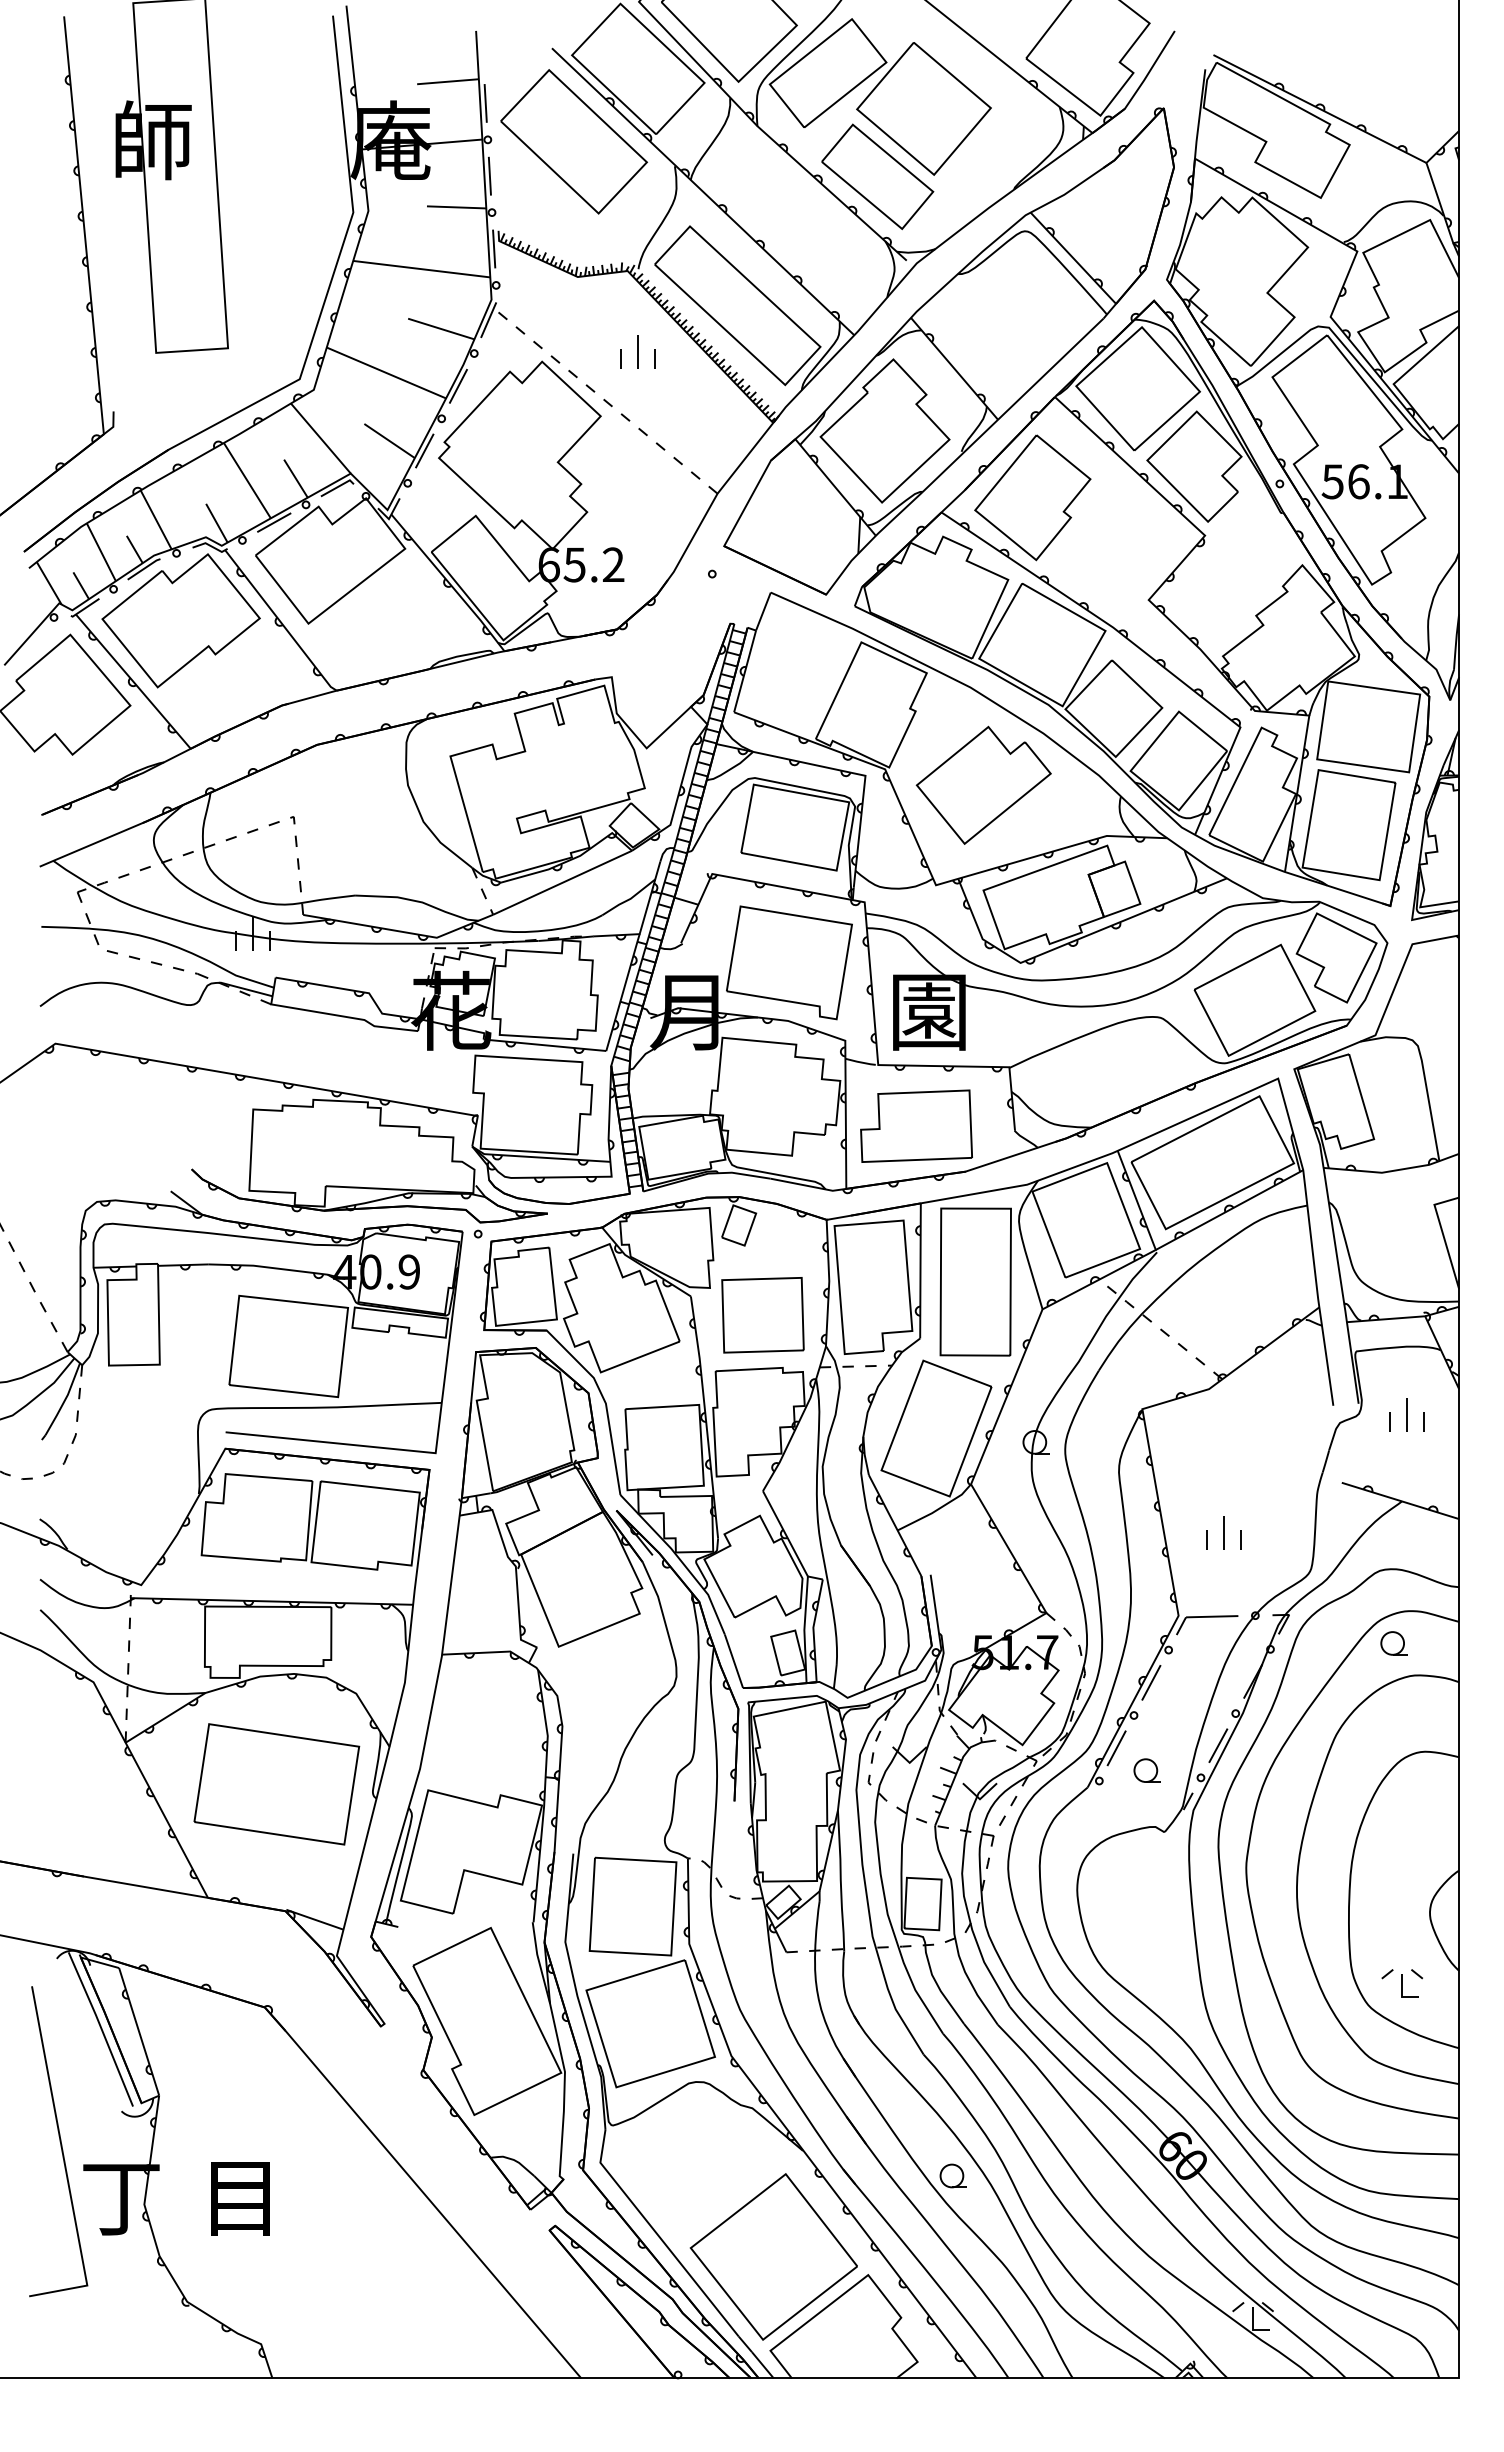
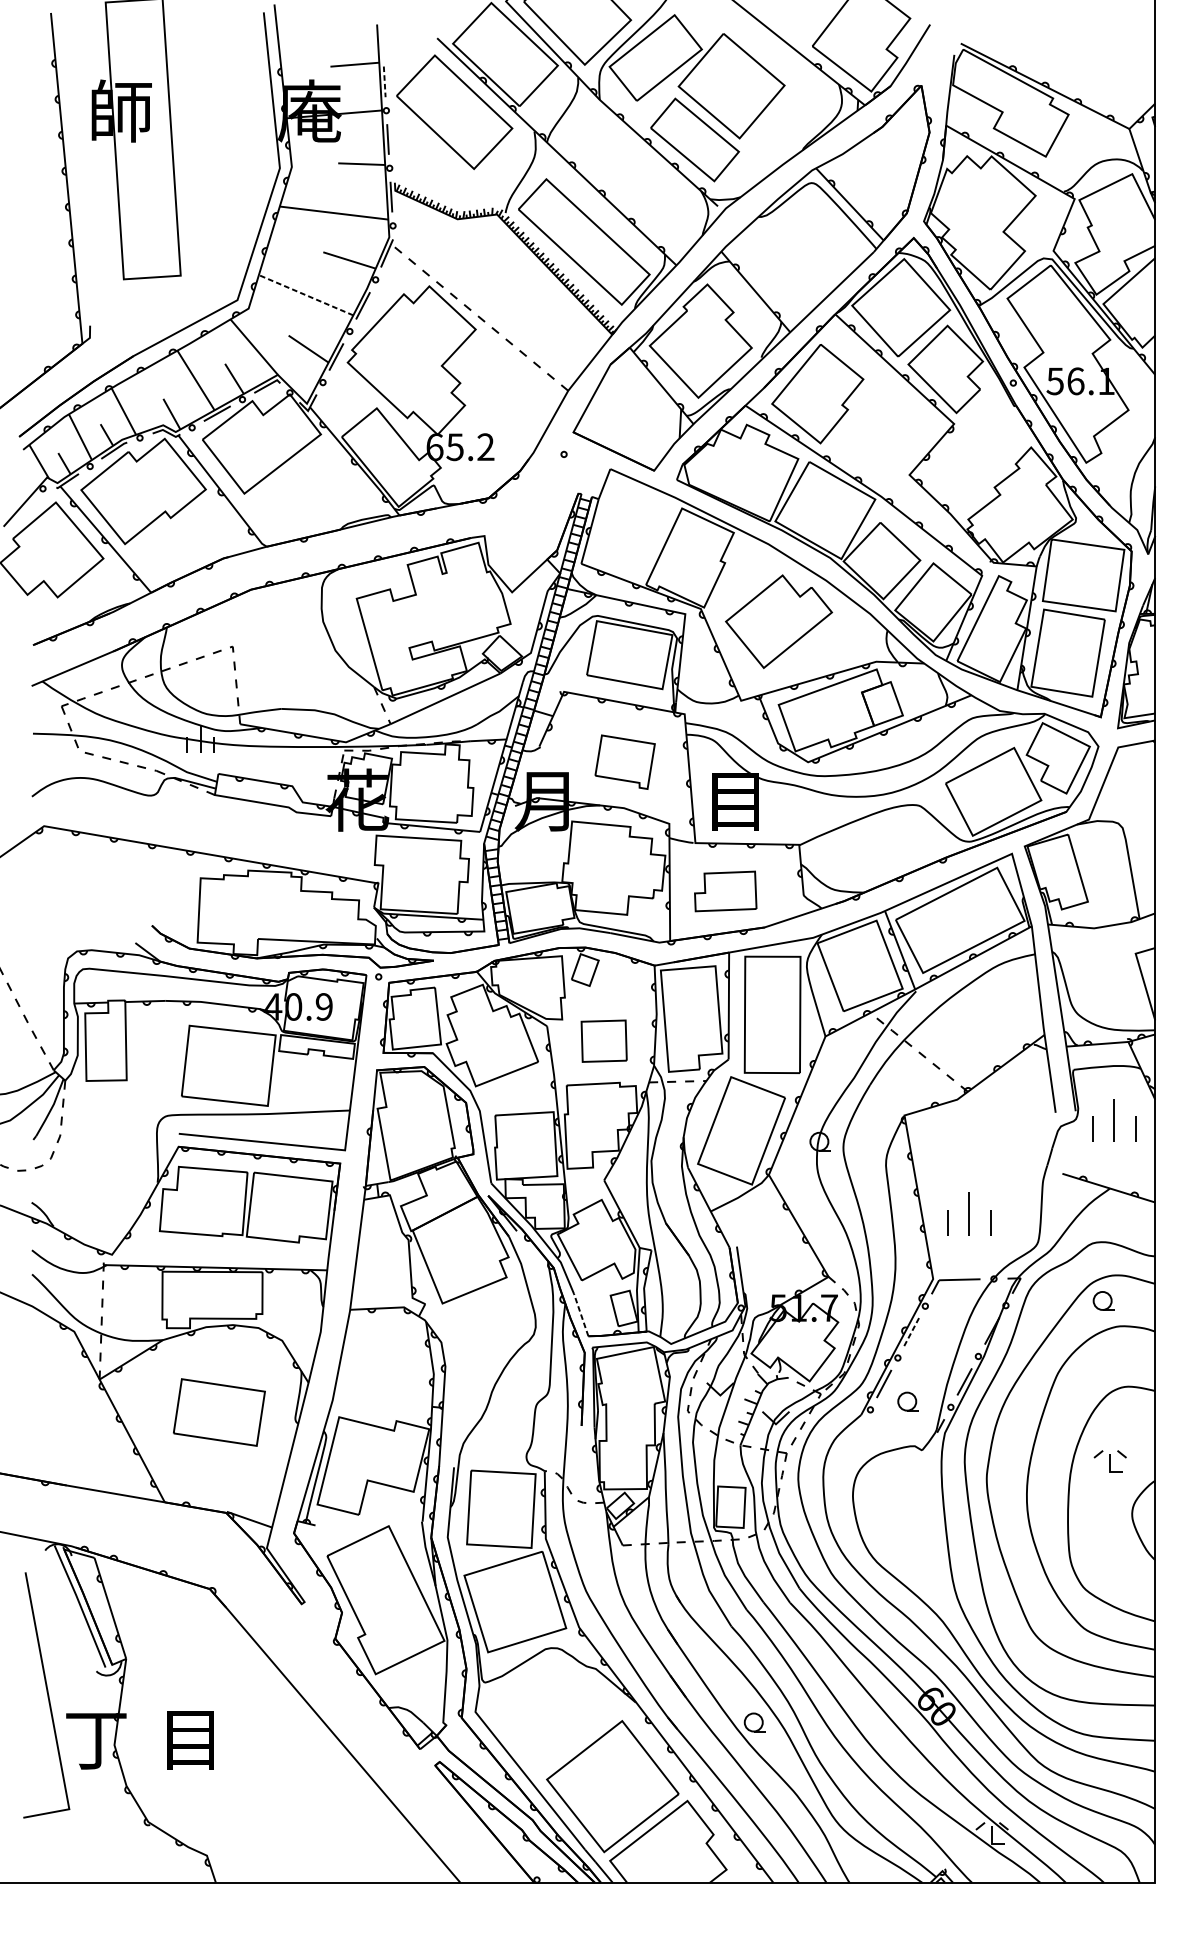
line: (485, 103) -> (384, 81), solid -> dashed
part: (637, 351) -> (504, 278), removed
line: (386, 372) -> (306, 294), solid -> dashed
part: (789, 962) -> (625, 761), size x0.6
text: (929, 1012) -> (736, 801), 園 -> 目
part: (916, 1125) -> (725, 890), size x0.7
part: (762, 1315) -> (603, 1041), size x0.7
part: (1406, 1414) -> (1113, 1119), size x1.6
part: (1223, 1532) -> (968, 1213), size x1.6
line: (733, 1660) -> (580, 1314), solid -> dashed
line: (1151, 1683) -> (911, 1332), solid -> dashed
part: (276, 1784) -> (219, 1412), size x0.7
part: (1401, 1983) -> (1109, 1461), moved

